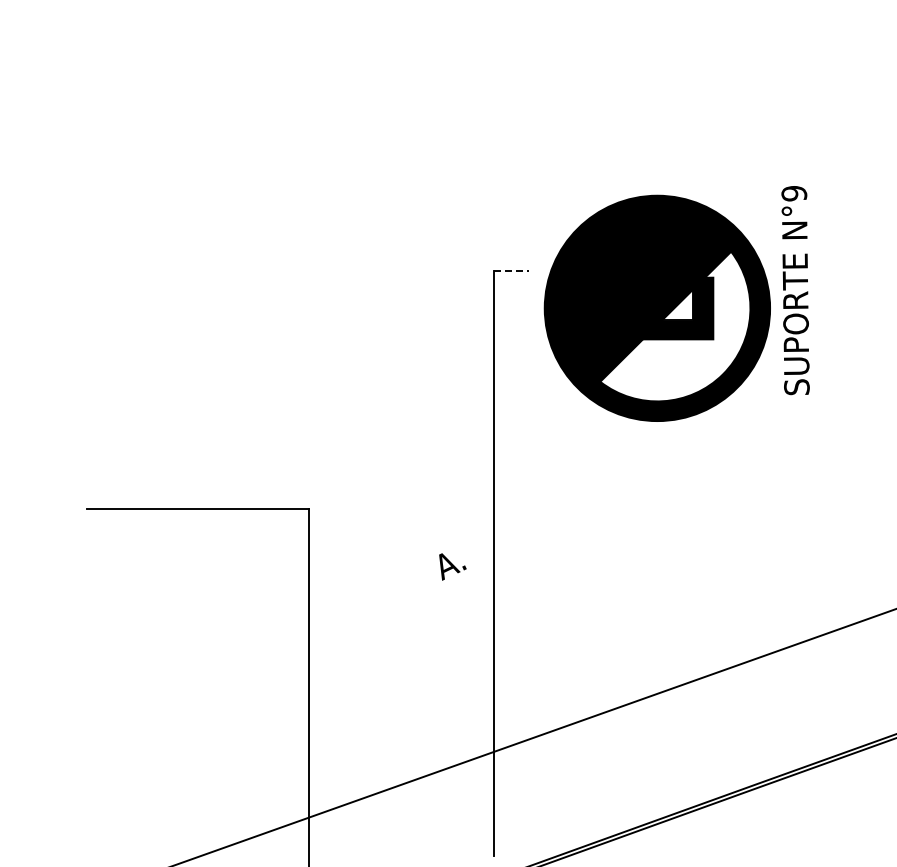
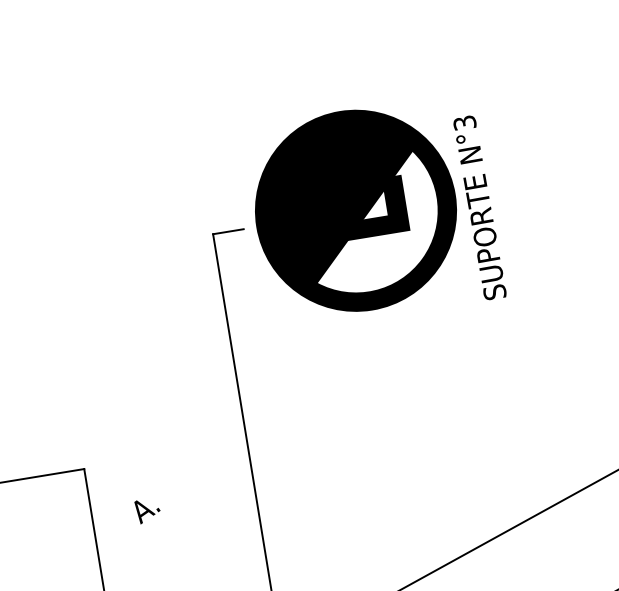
text: (794, 193) -> (464, 122), N°9 -> N°3
line: (512, 271) -> (228, 231), dashed -> solid
part: (656, 307) -> (355, 210), moved
text: (452, 566) -> (147, 510), moved

